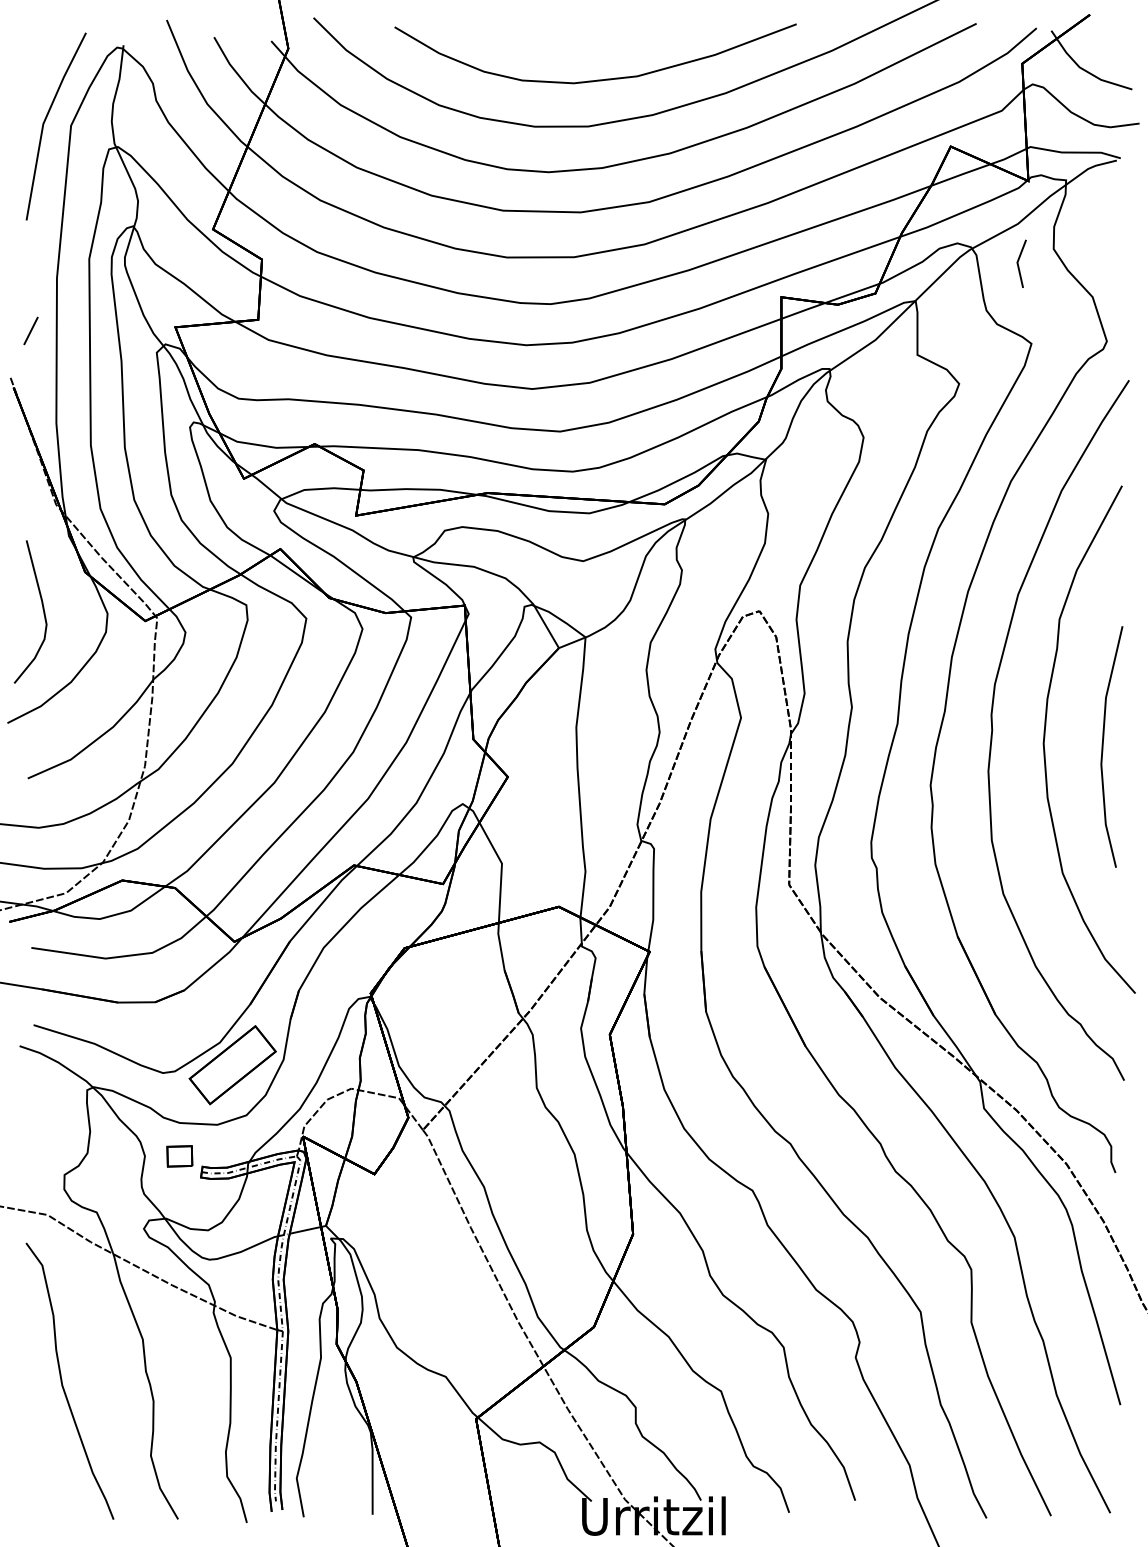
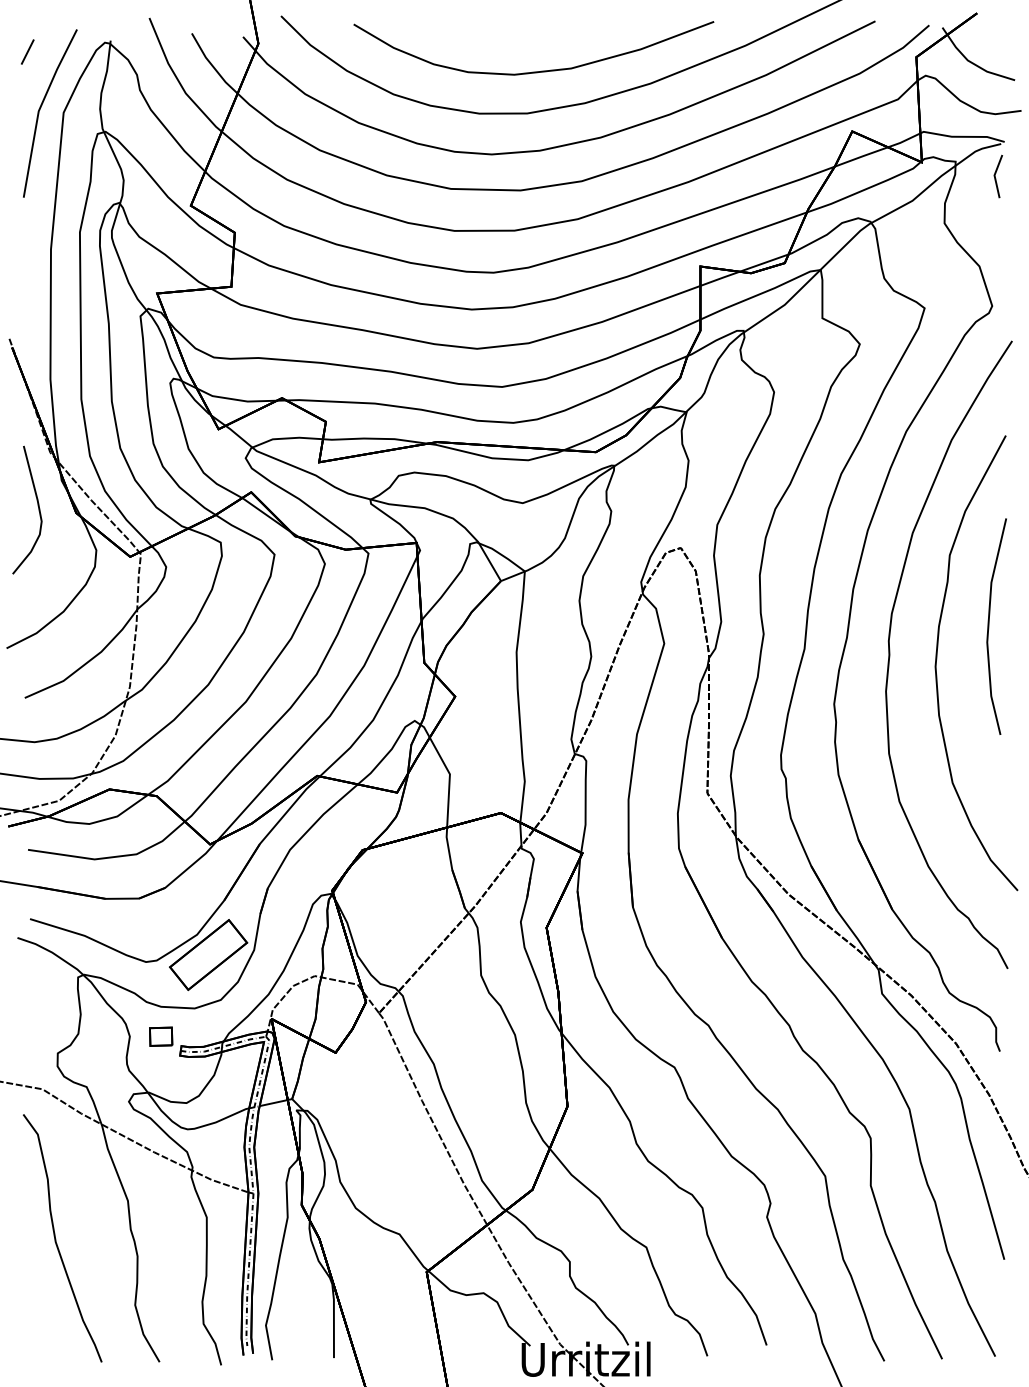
line: (1018, 263) -> (995, 176), moved
line: (30, 330) -> (27, 51), moved
curve: (42, 609) -> (38, 507), moved
line: (1103, 746) -> (989, 626), moved

